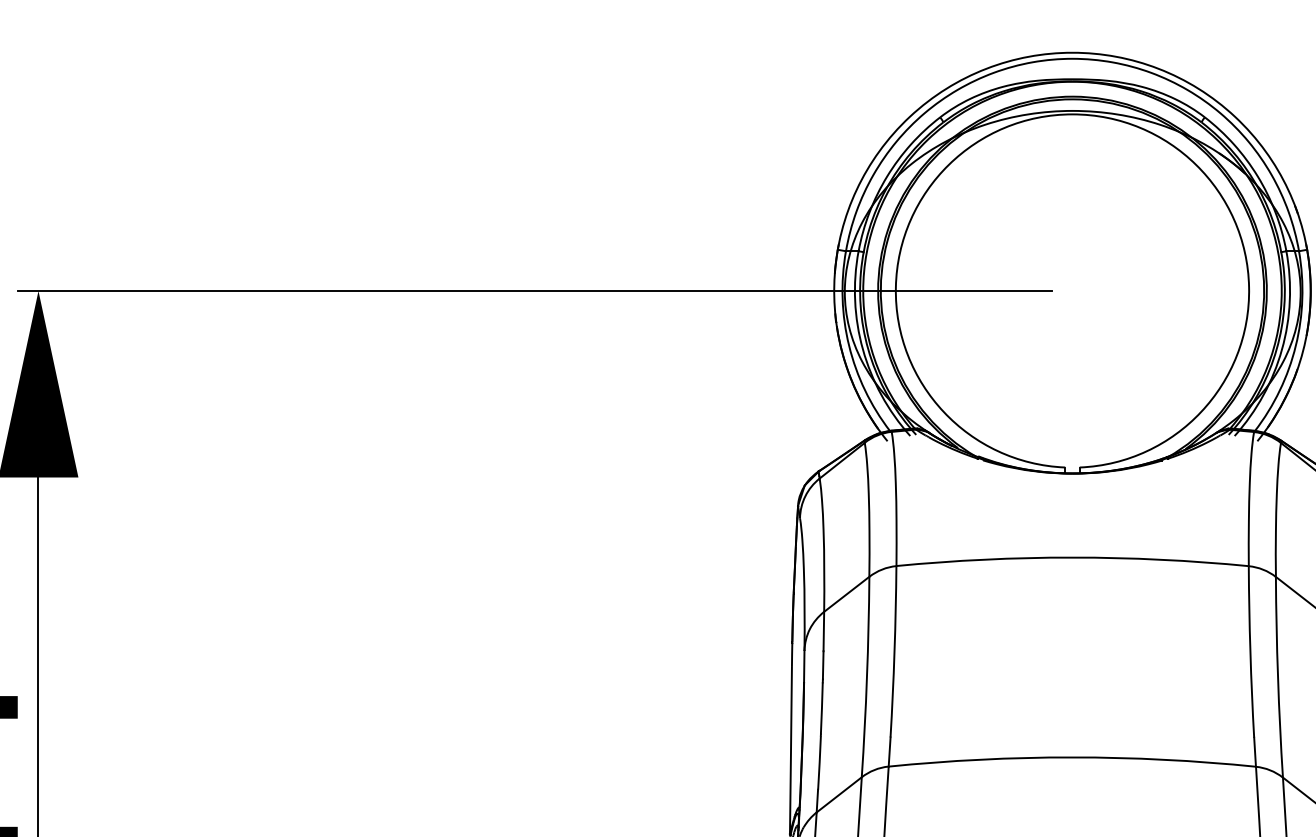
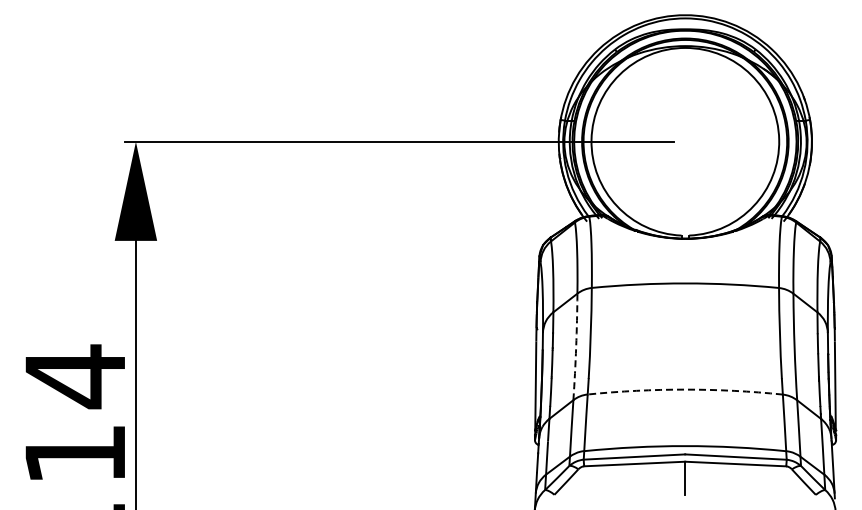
arc: (867, 676) -> (576, 346), solid -> dashed
arc: (1072, 757) -> (685, 389), solid -> dashed

